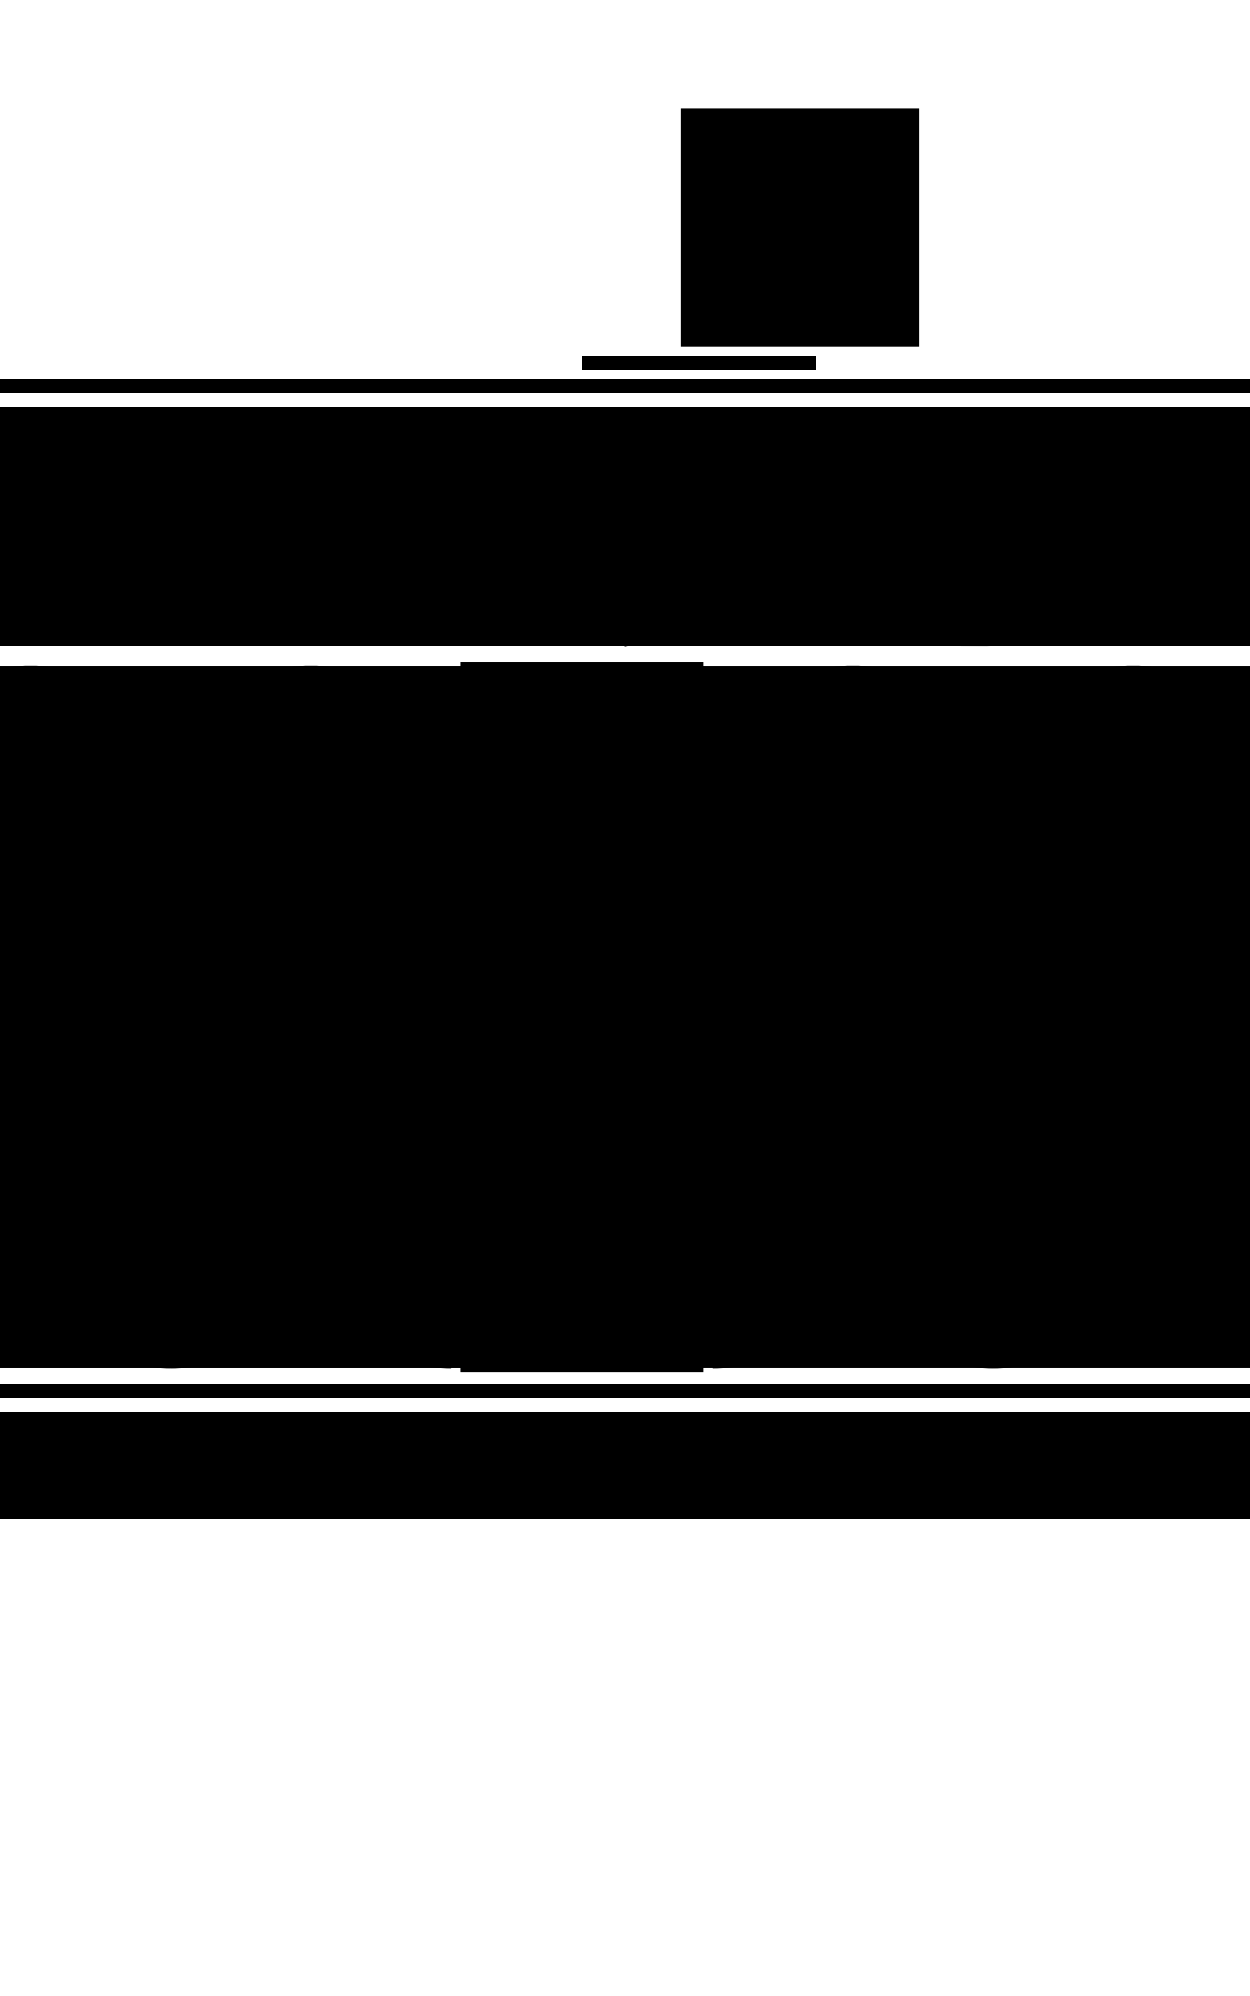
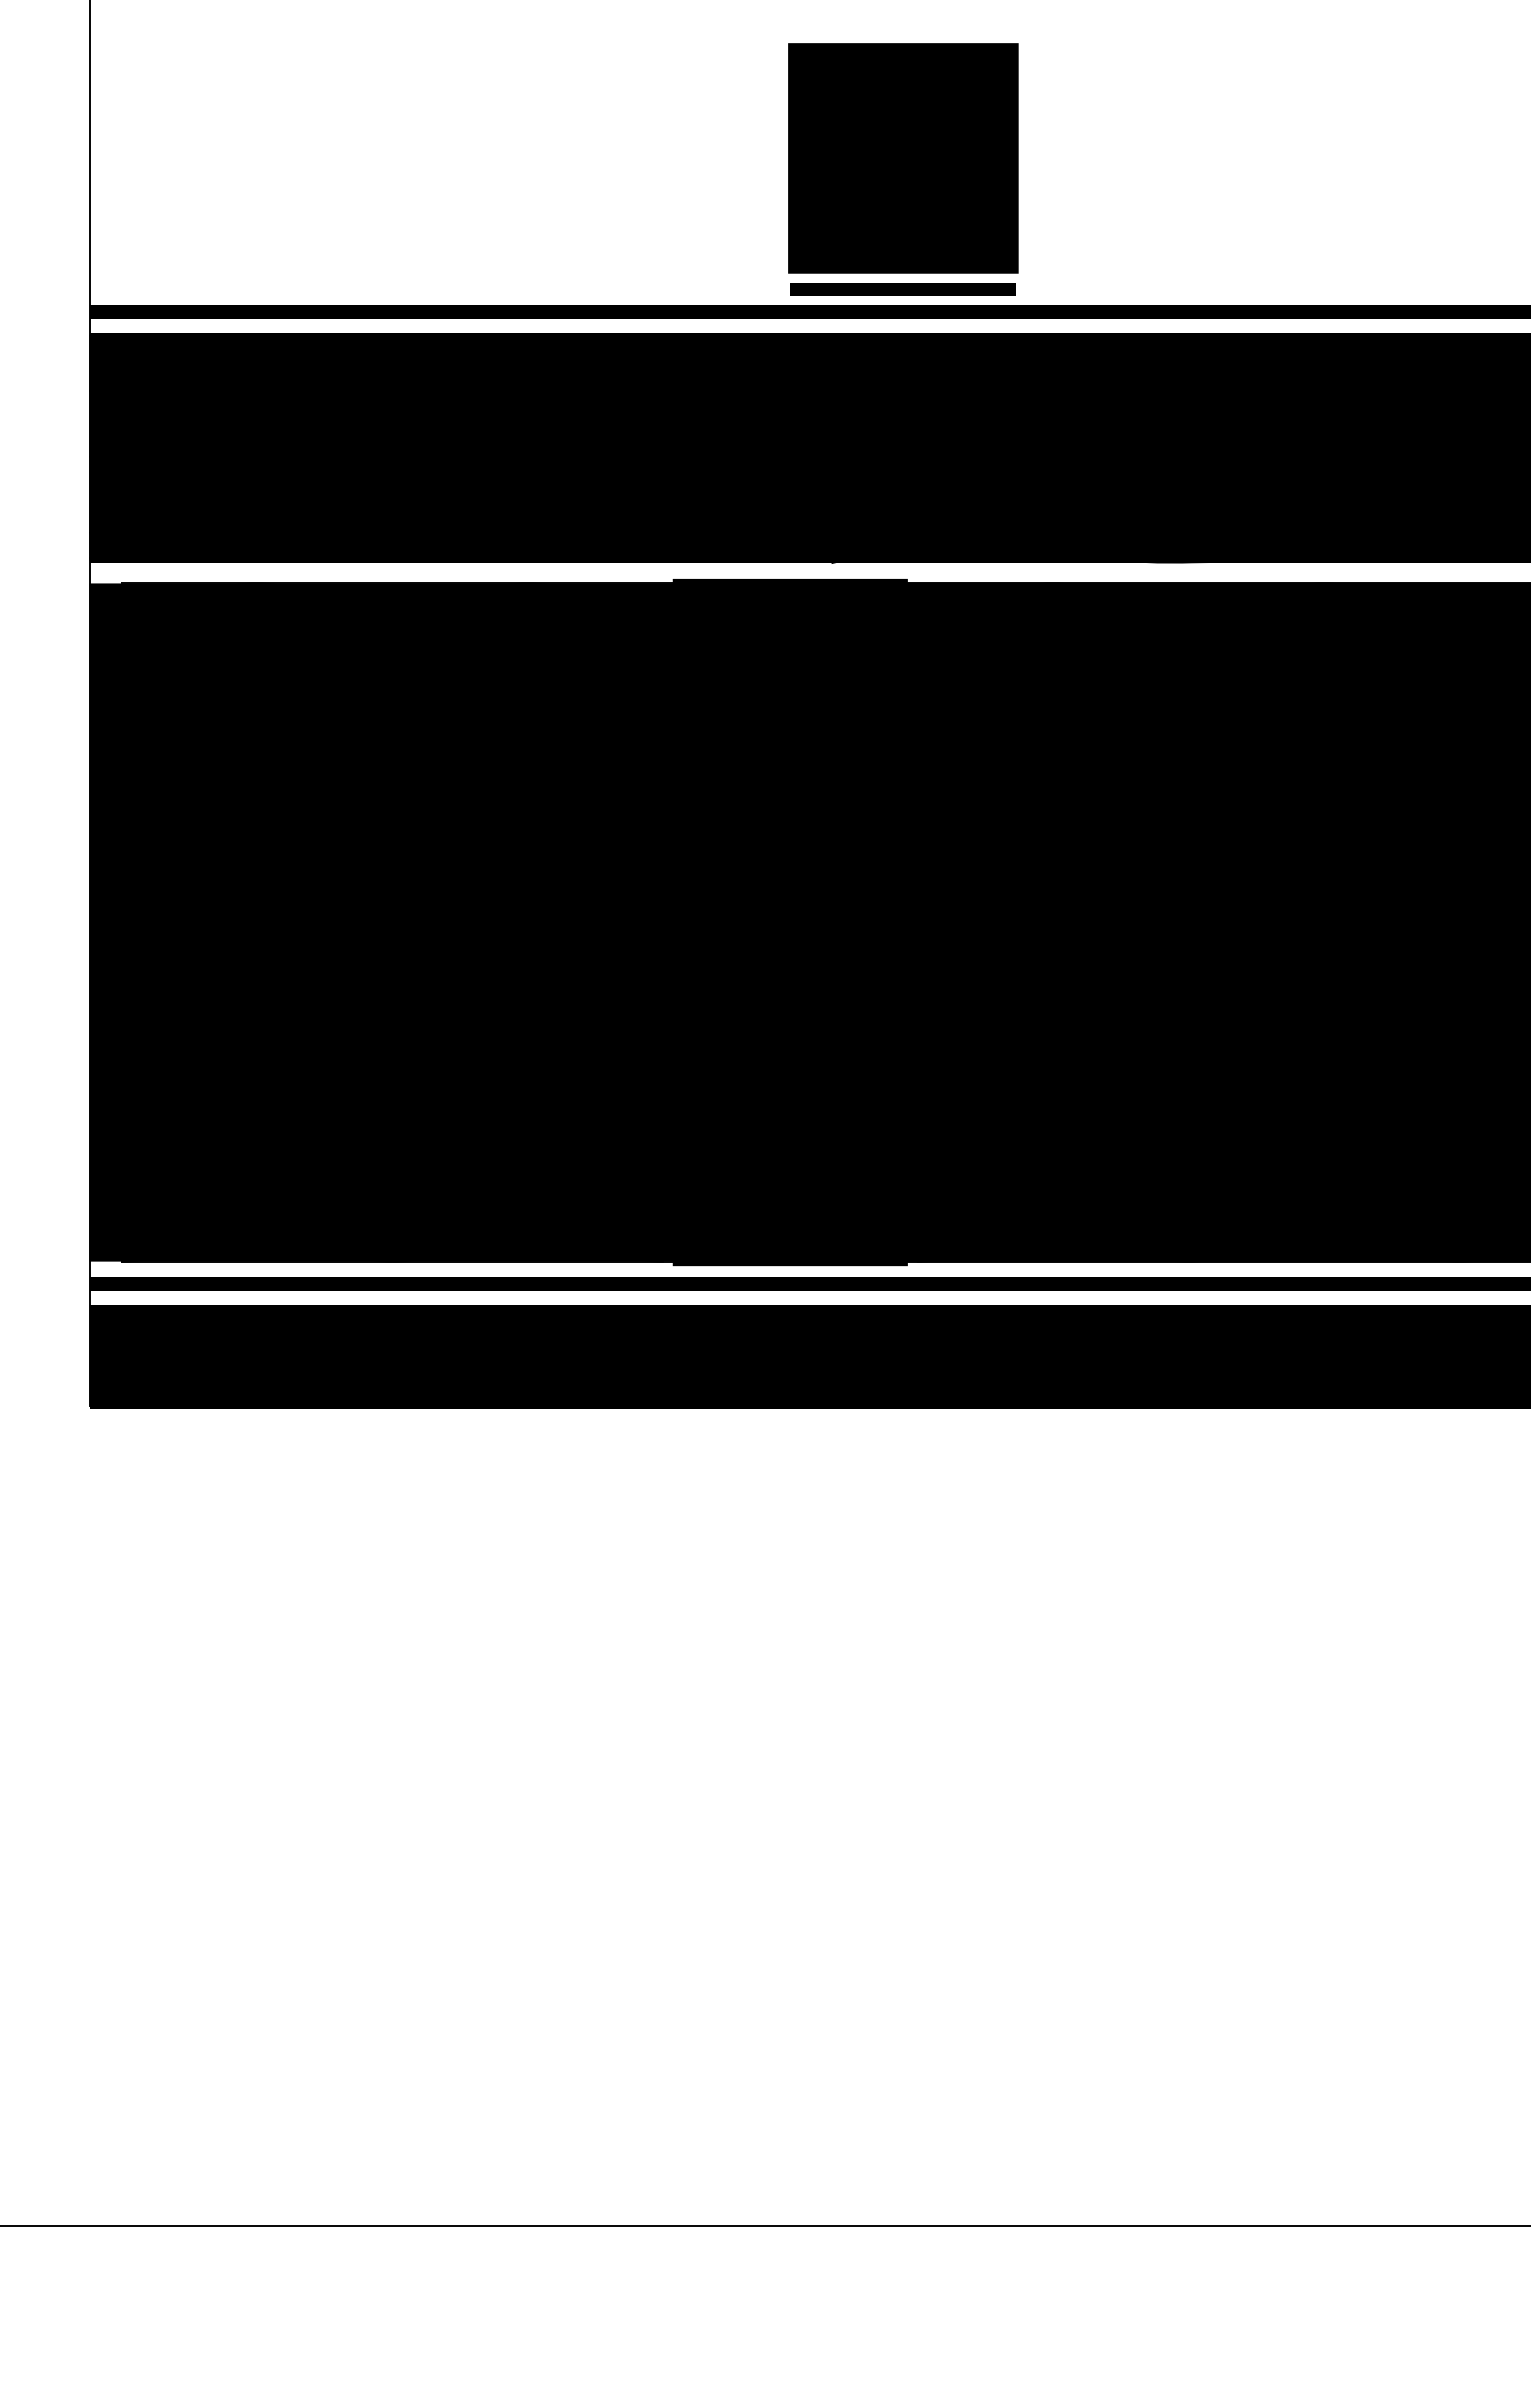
part: (800, 227) -> (903, 158), moved

